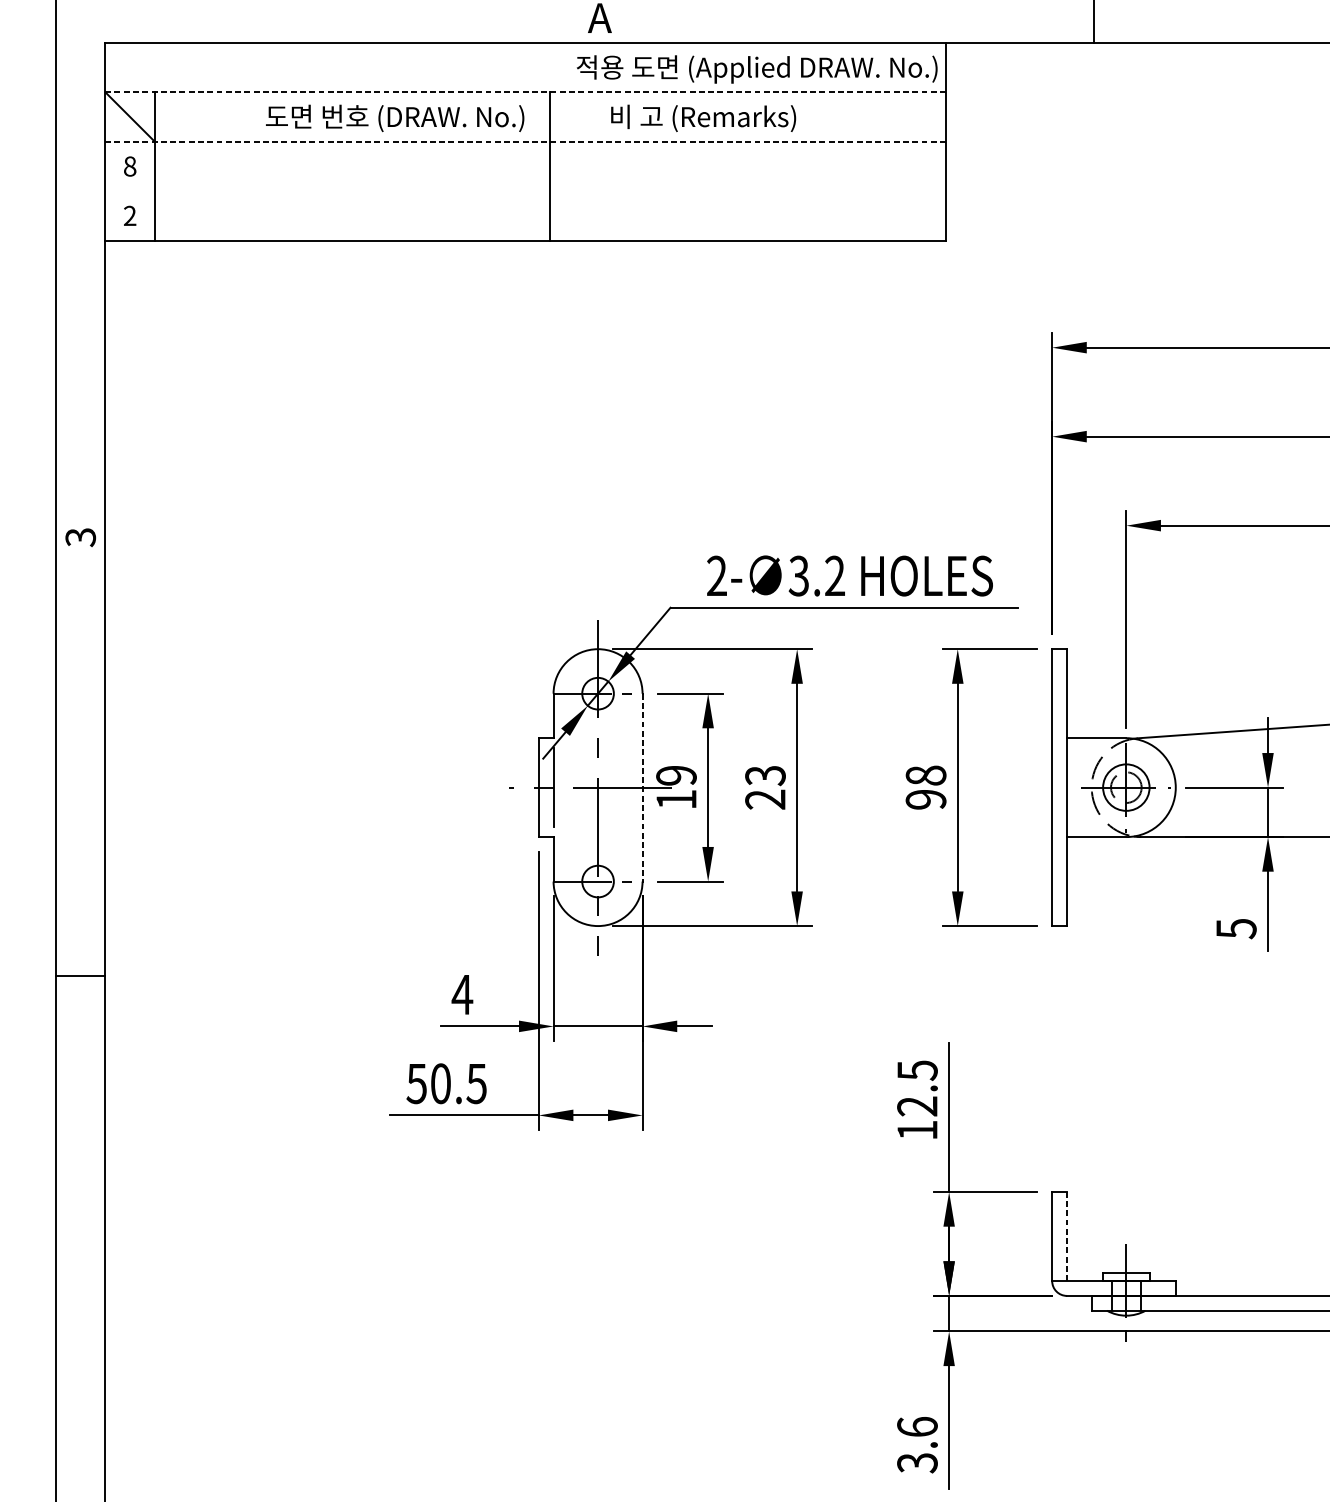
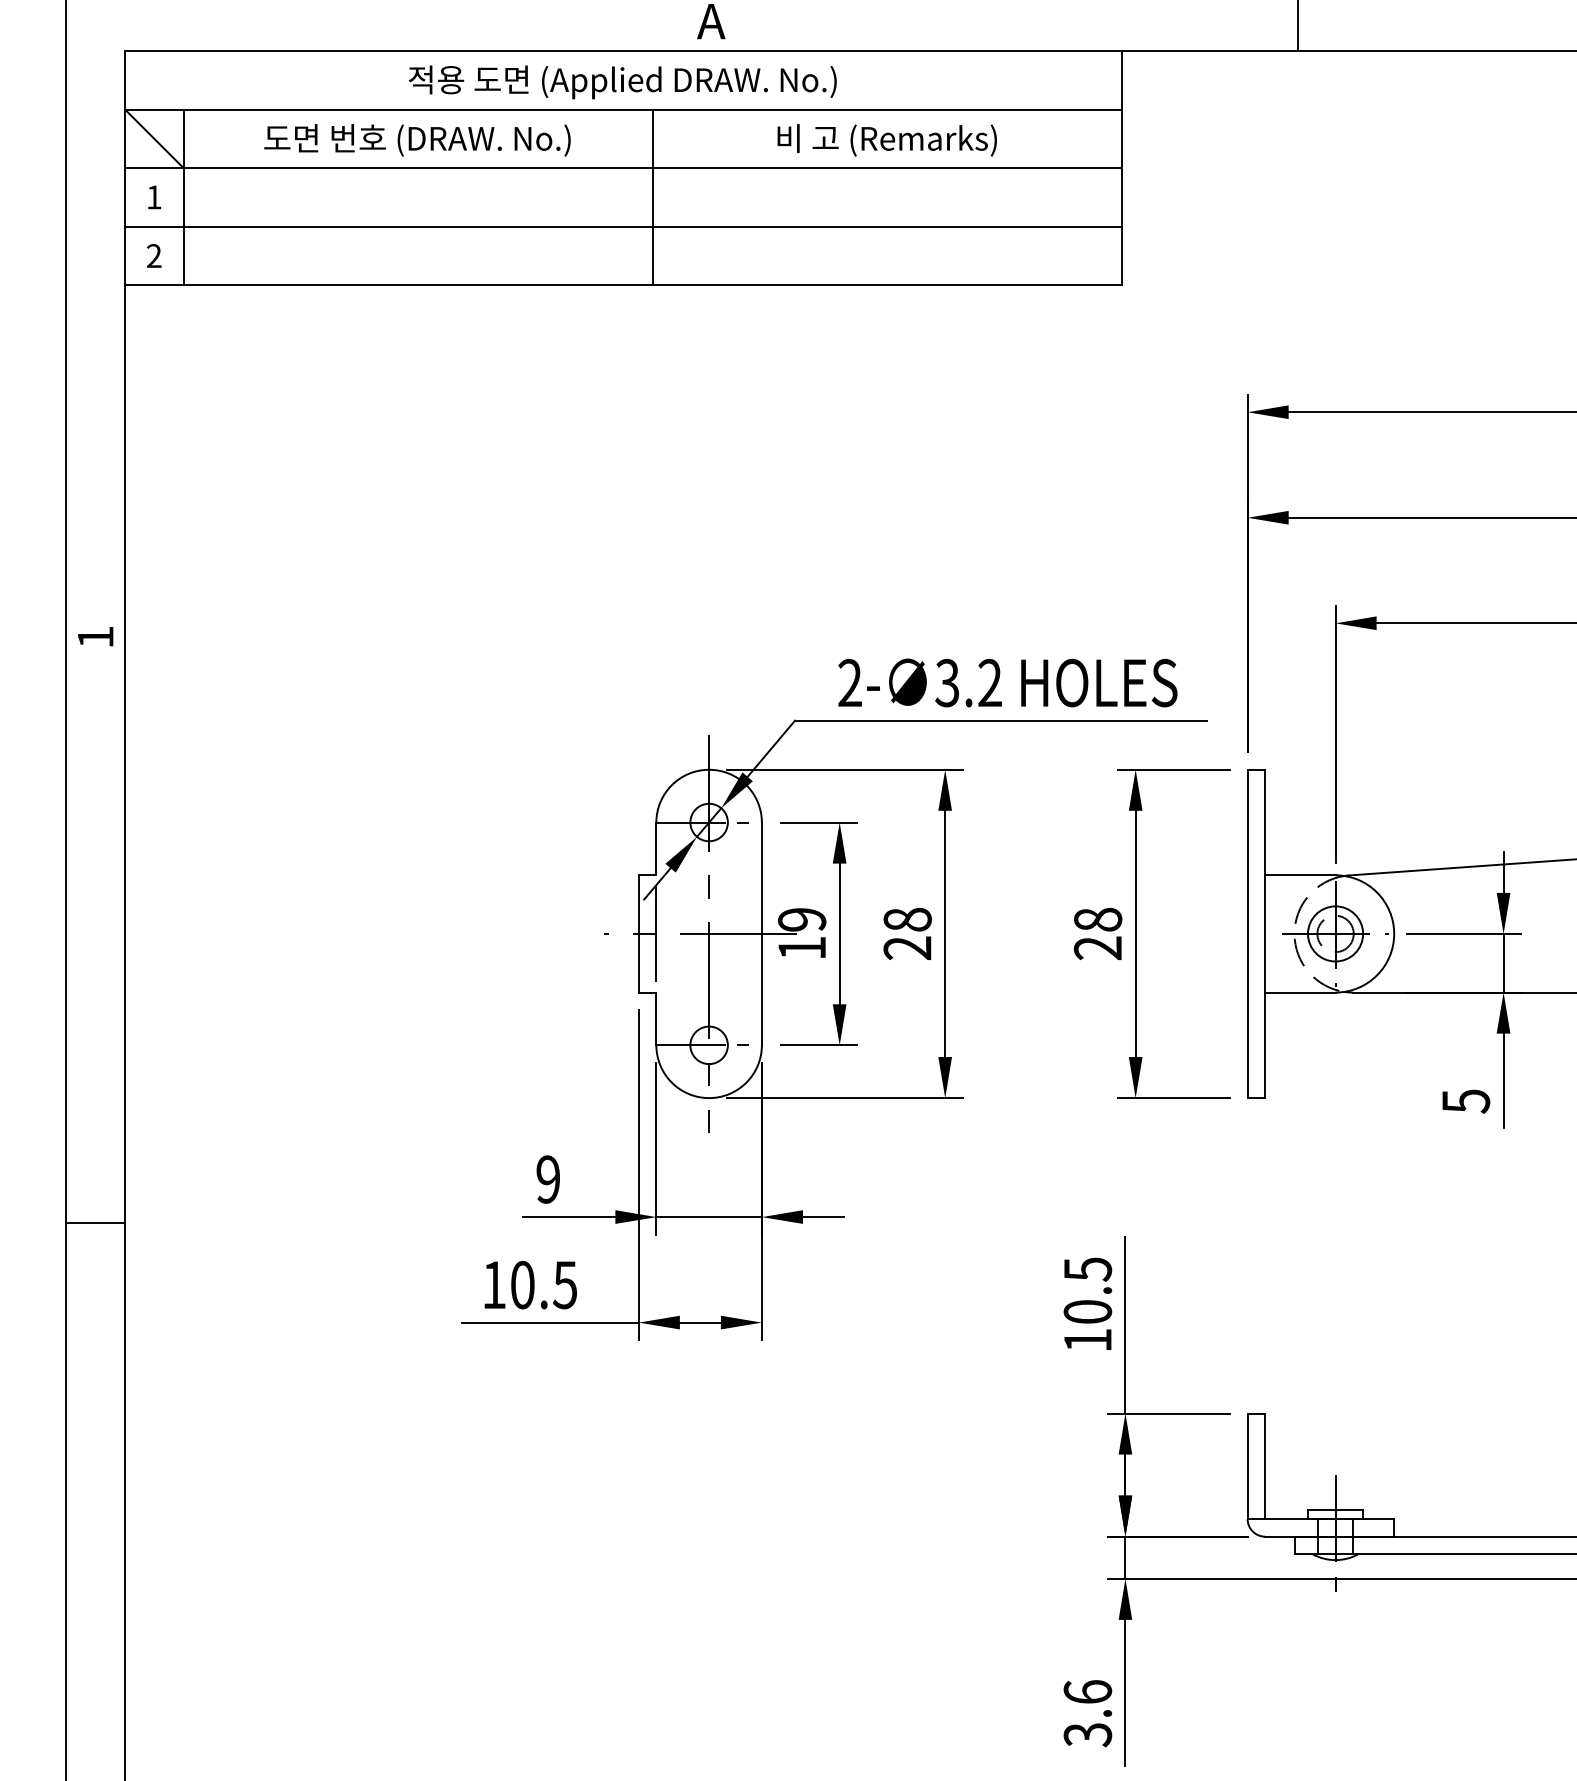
text: (756, 69) -> (622, 82), moved
line: (525, 92) -> (622, 109), dashed -> solid
text: (395, 118) -> (417, 140), moved
text: (702, 118) -> (886, 140), moved
line: (525, 142) -> (622, 168), dashed -> solid
text: (130, 166) -> (154, 197), 8 -> 1
line: (525, 191) -> (623, 226), added
text: (80, 537) -> (95, 637), 3 -> 1
text: (765, 775) -> (907, 919), 23 -> 28
line: (642, 788) -> (761, 934), dashed -> solid
text: (926, 799) -> (1098, 948), 98 -> 28
line: (80, 976) -> (95, 1223), moved
text: (462, 994) -> (548, 1179), 4 -> 9
text: (416, 1084) -> (493, 1285), 50.5 -> 10.5
text: (917, 1106) -> (1087, 1311), 12.5 -> 10.5
line: (1067, 1236) -> (1265, 1466), dashed -> solid

